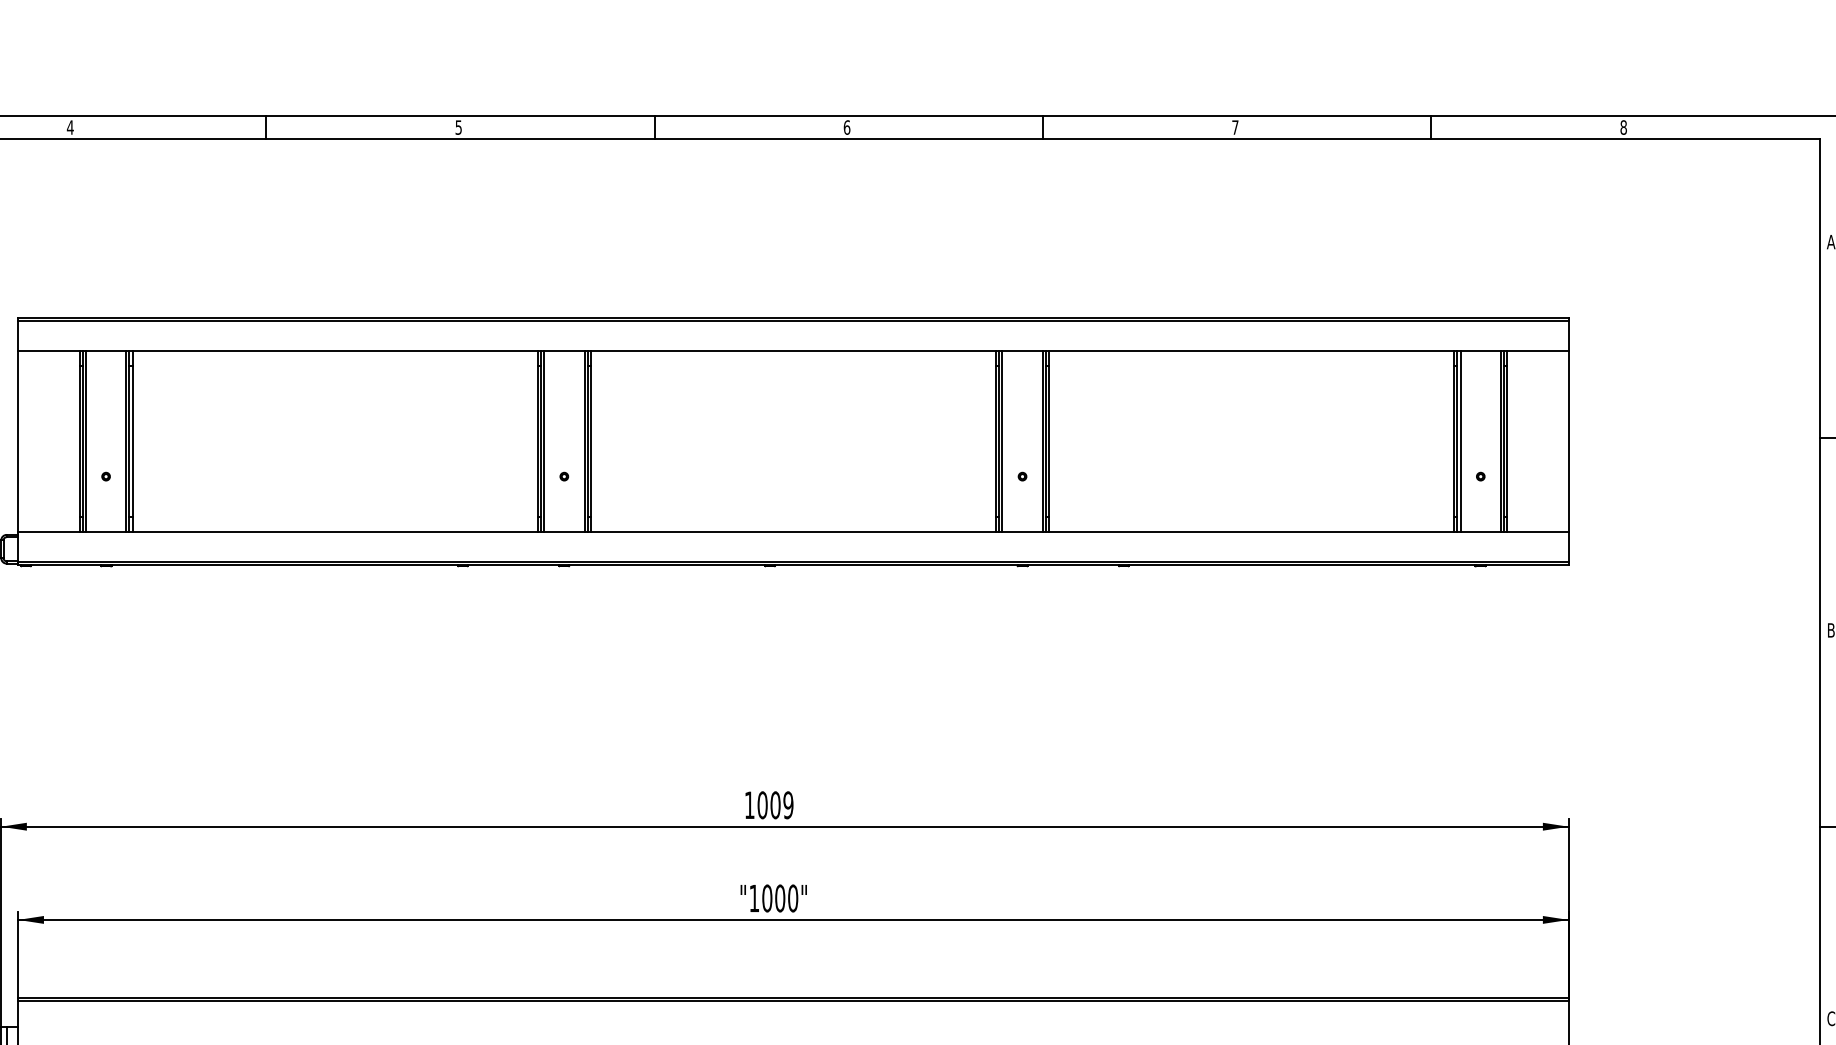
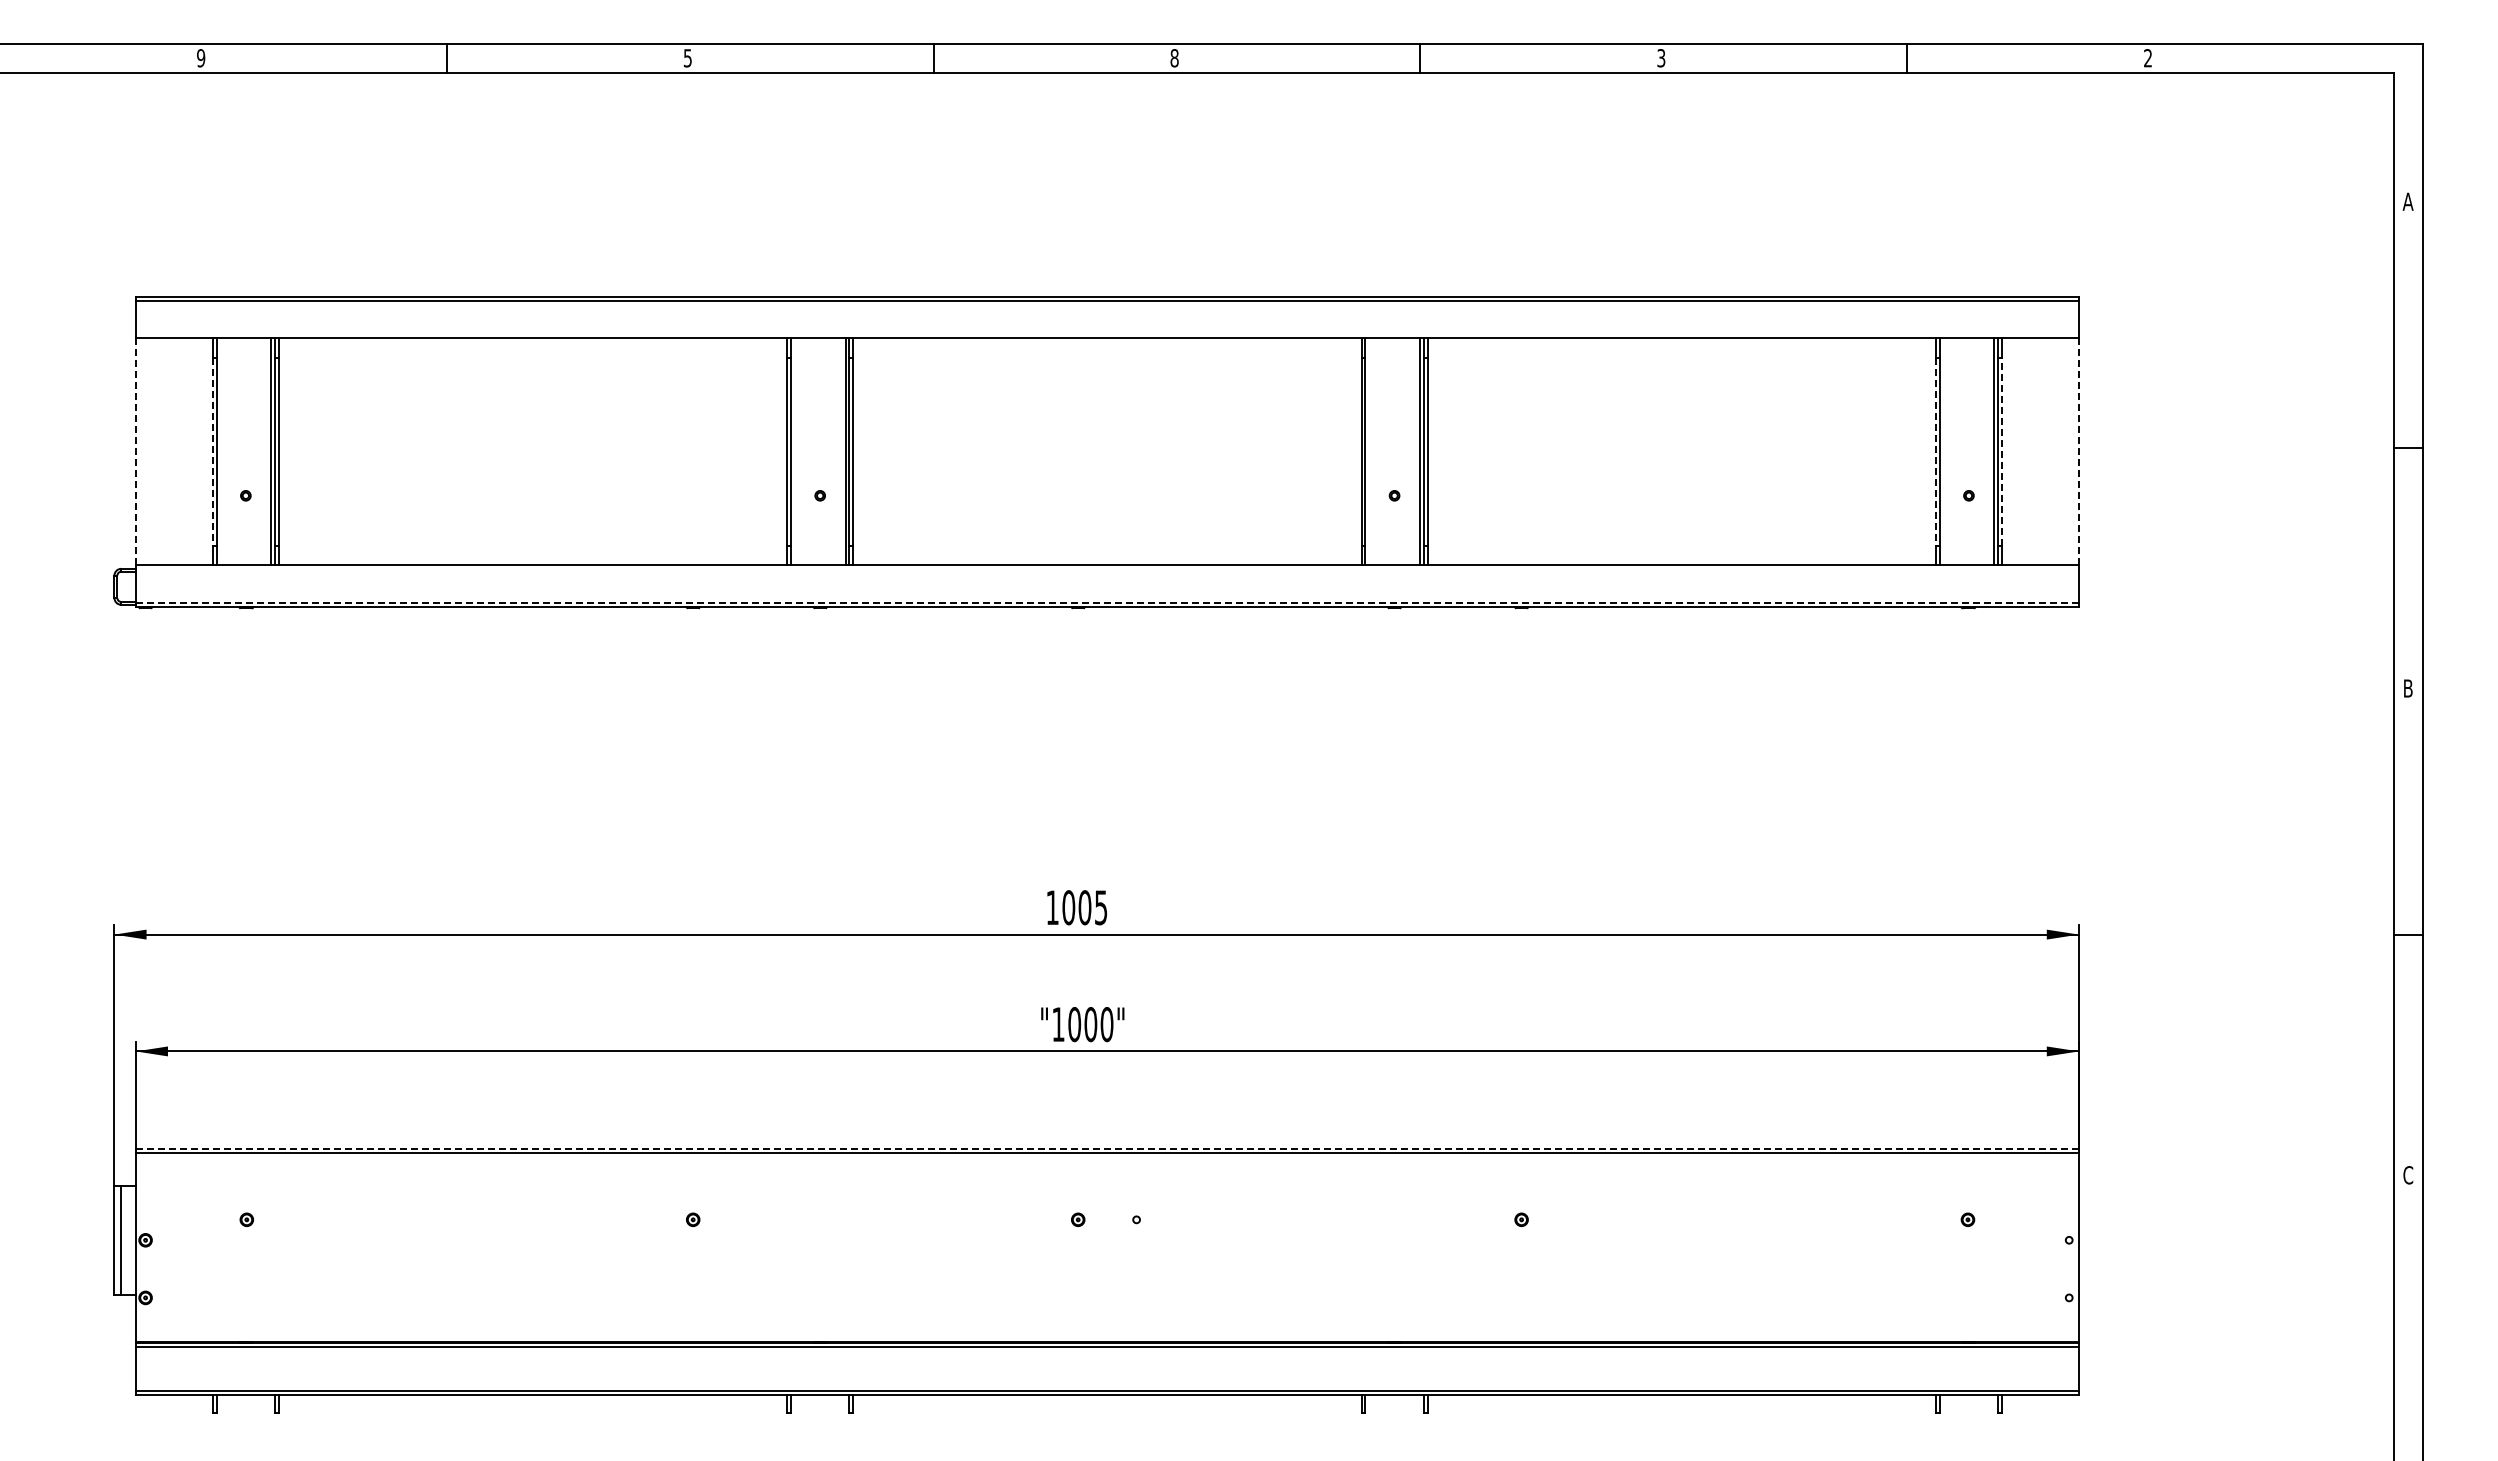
text: (69, 127) -> (200, 58), 4 -> 9
text: (846, 127) -> (1174, 58), 6 -> 8
text: (1235, 127) -> (1661, 58), 7 -> 3
text: (1624, 127) -> (2148, 58), 8 -> 2
line: (85, 441) -> (220, 451), removed
line: (543, 441) -> (794, 451), removed
line: (1002, 441) -> (1369, 451), removed
line: (1460, 441) -> (1943, 451), removed
line: (1507, 441) -> (2002, 451), solid -> dashed
line: (18, 442) -> (135, 452), solid -> dashed
line: (79, 442) -> (212, 452), solid -> dashed
line: (1454, 442) -> (1935, 452), solid -> dashed
line: (1568, 442) -> (2078, 452), solid -> dashed
line: (793, 561) -> (1107, 602), solid -> dashed
text: (787, 805) -> (1100, 907), 1009 -> 1005
line: (793, 997) -> (1107, 1148), solid -> dashed

